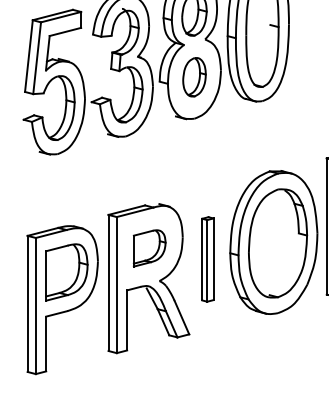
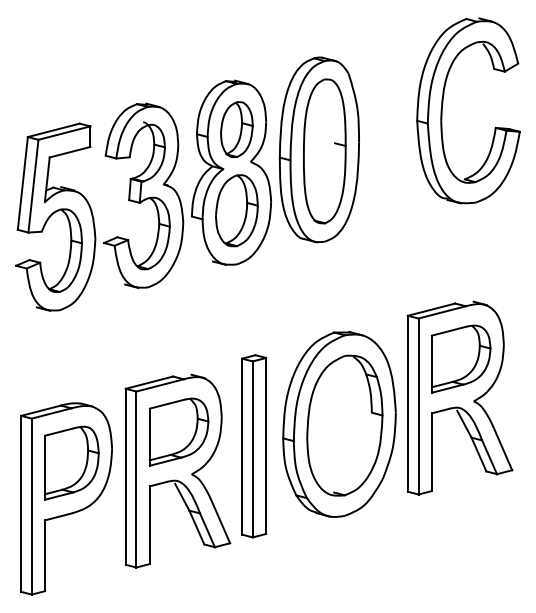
part: (194, 77) -> (236, 210), size x1.43
part: (149, 247) -> (178, 431), size x1.43
part: (208, 259) -> (254, 446), size x1.67

